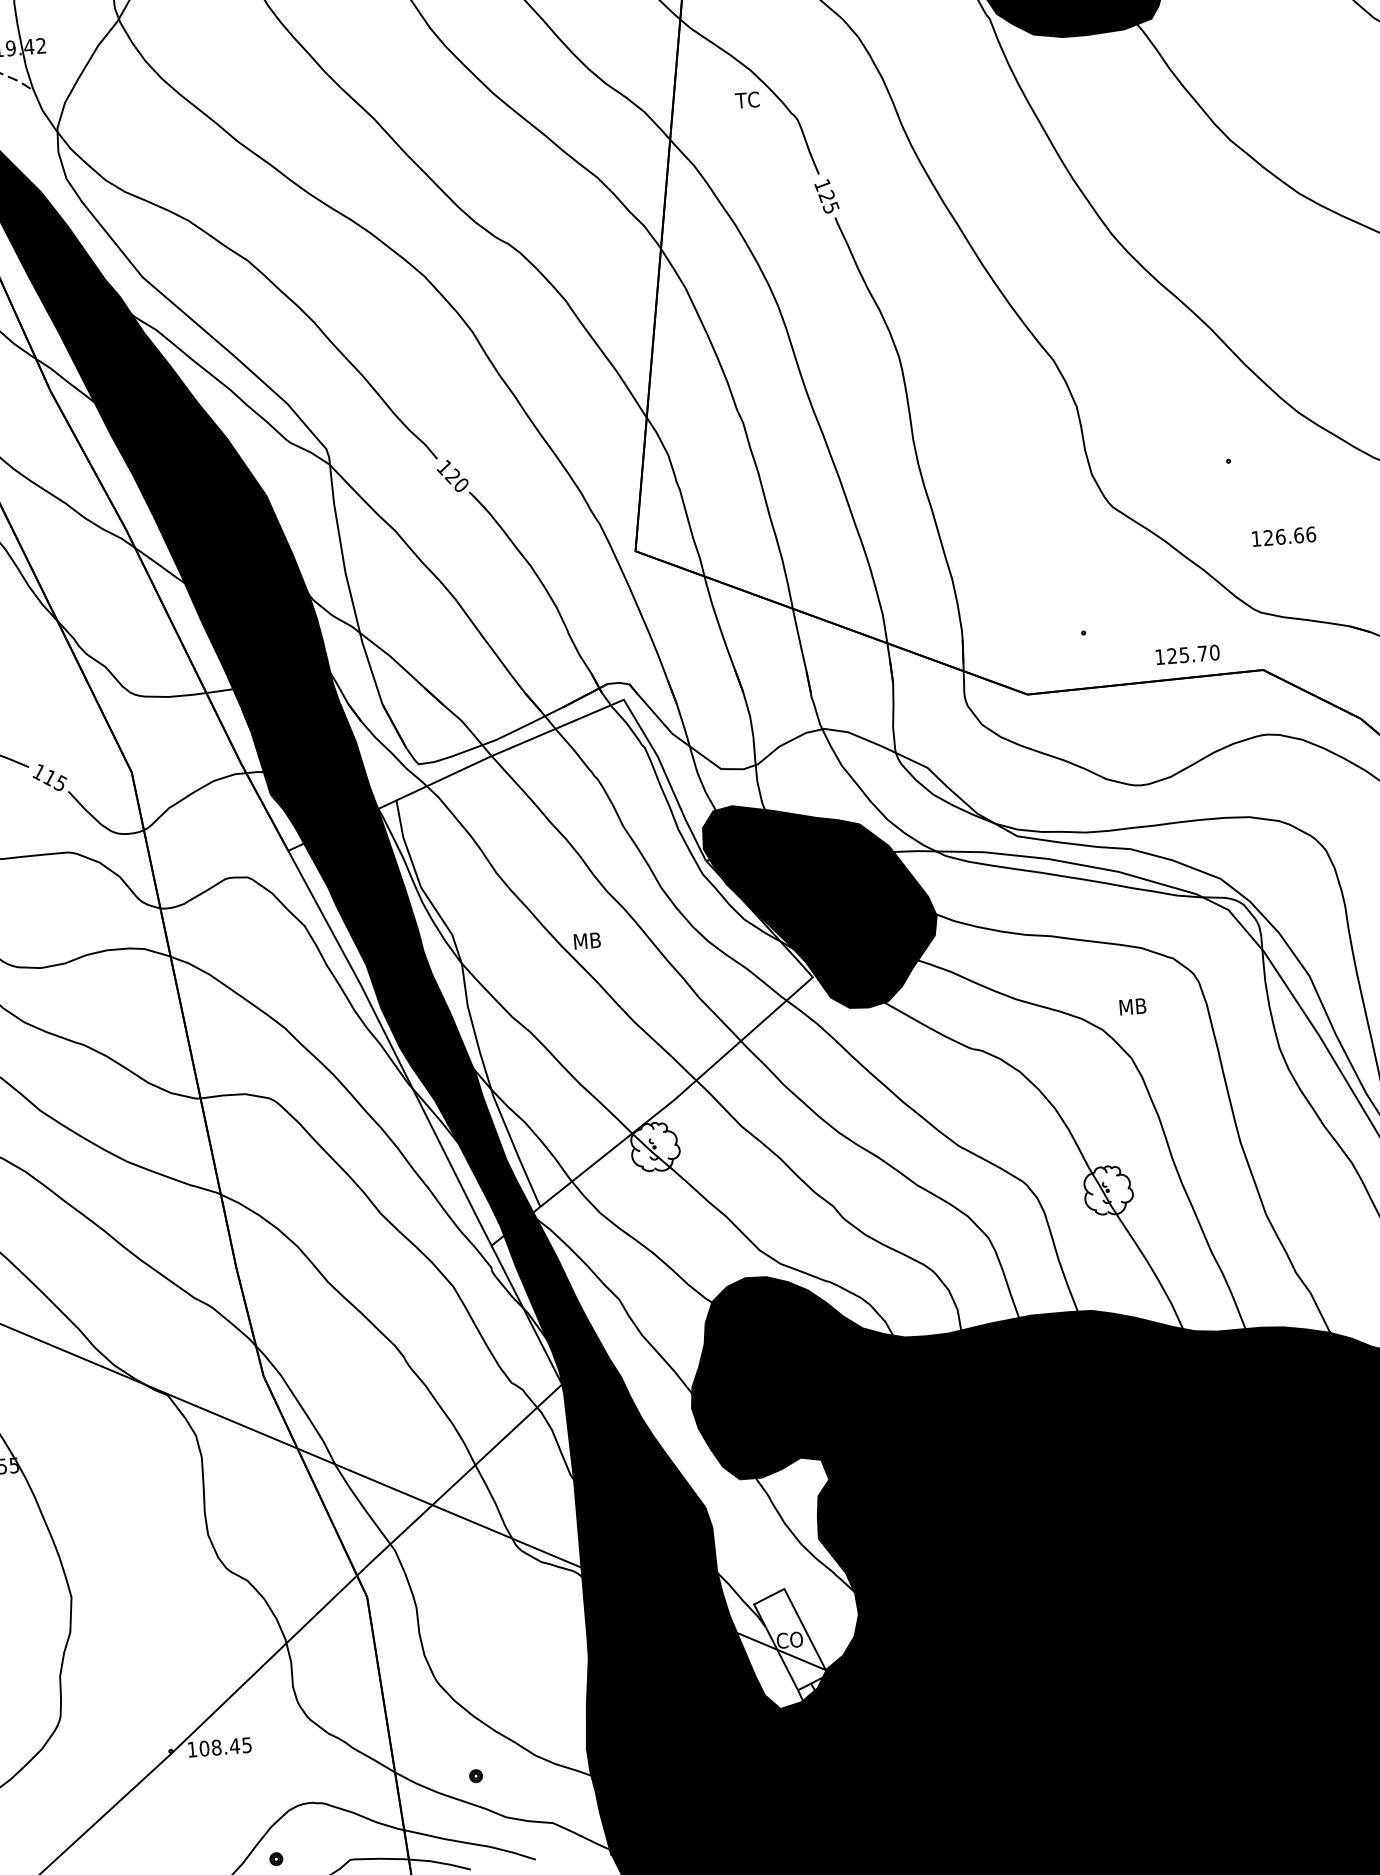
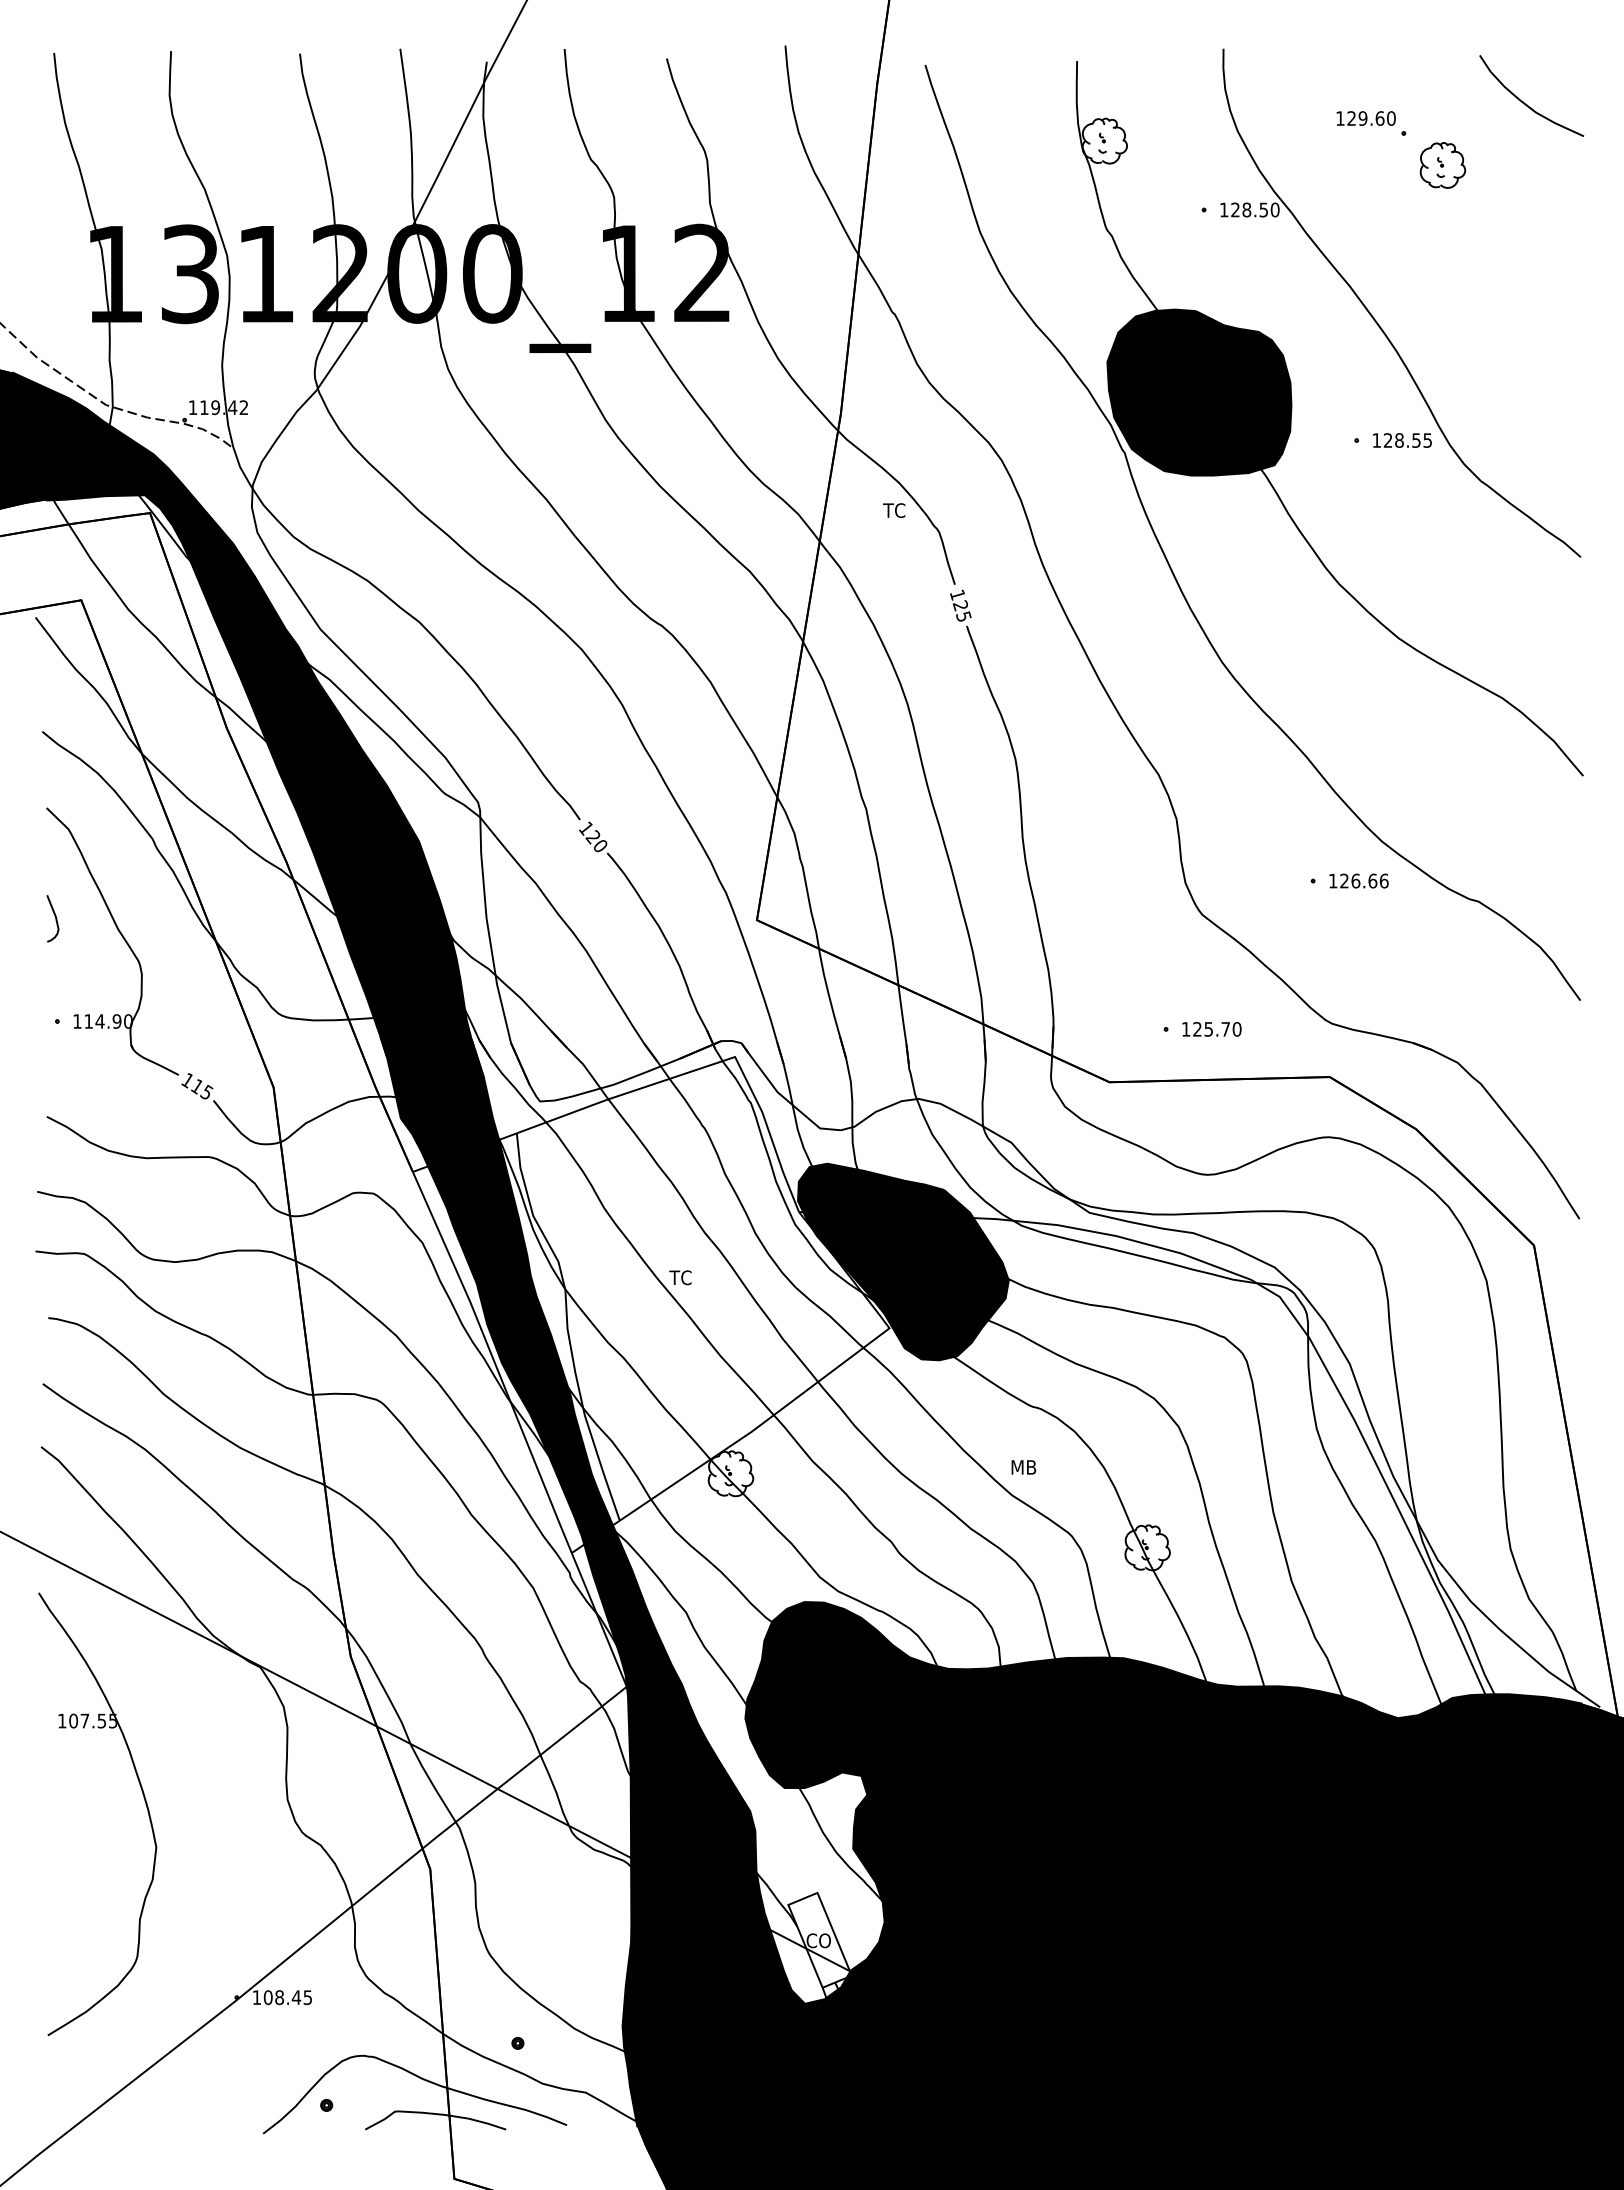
text: (1283, 536) -> (1358, 880), moved
text: (1187, 655) -> (1211, 1029), moved
text: (586, 940) -> (682, 1277), MB -> TC
text: (1132, 1006) -> (1023, 1467), moved

